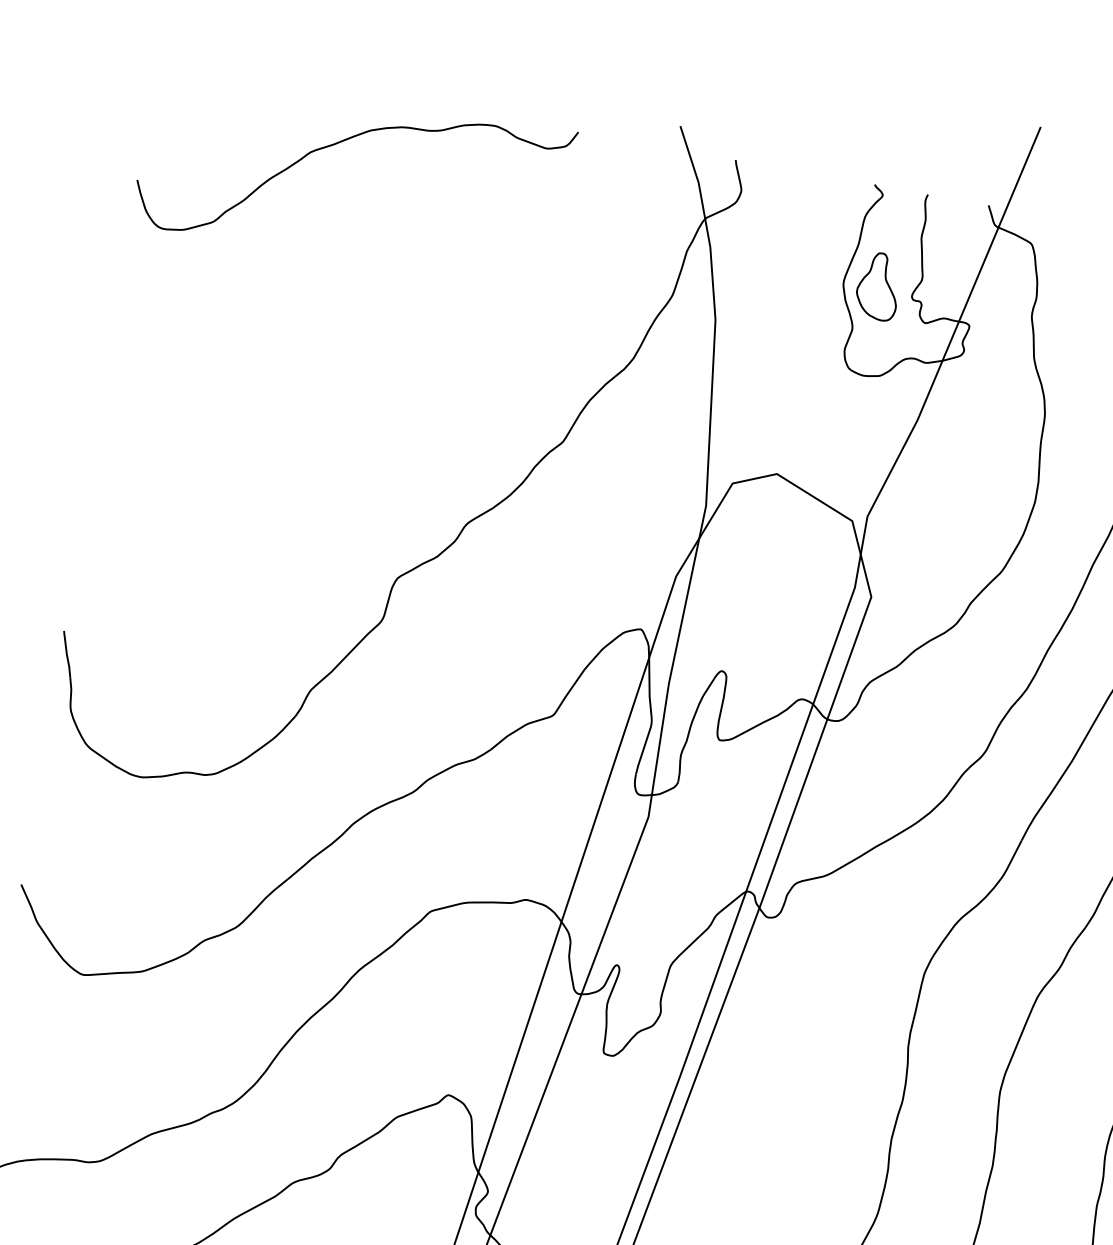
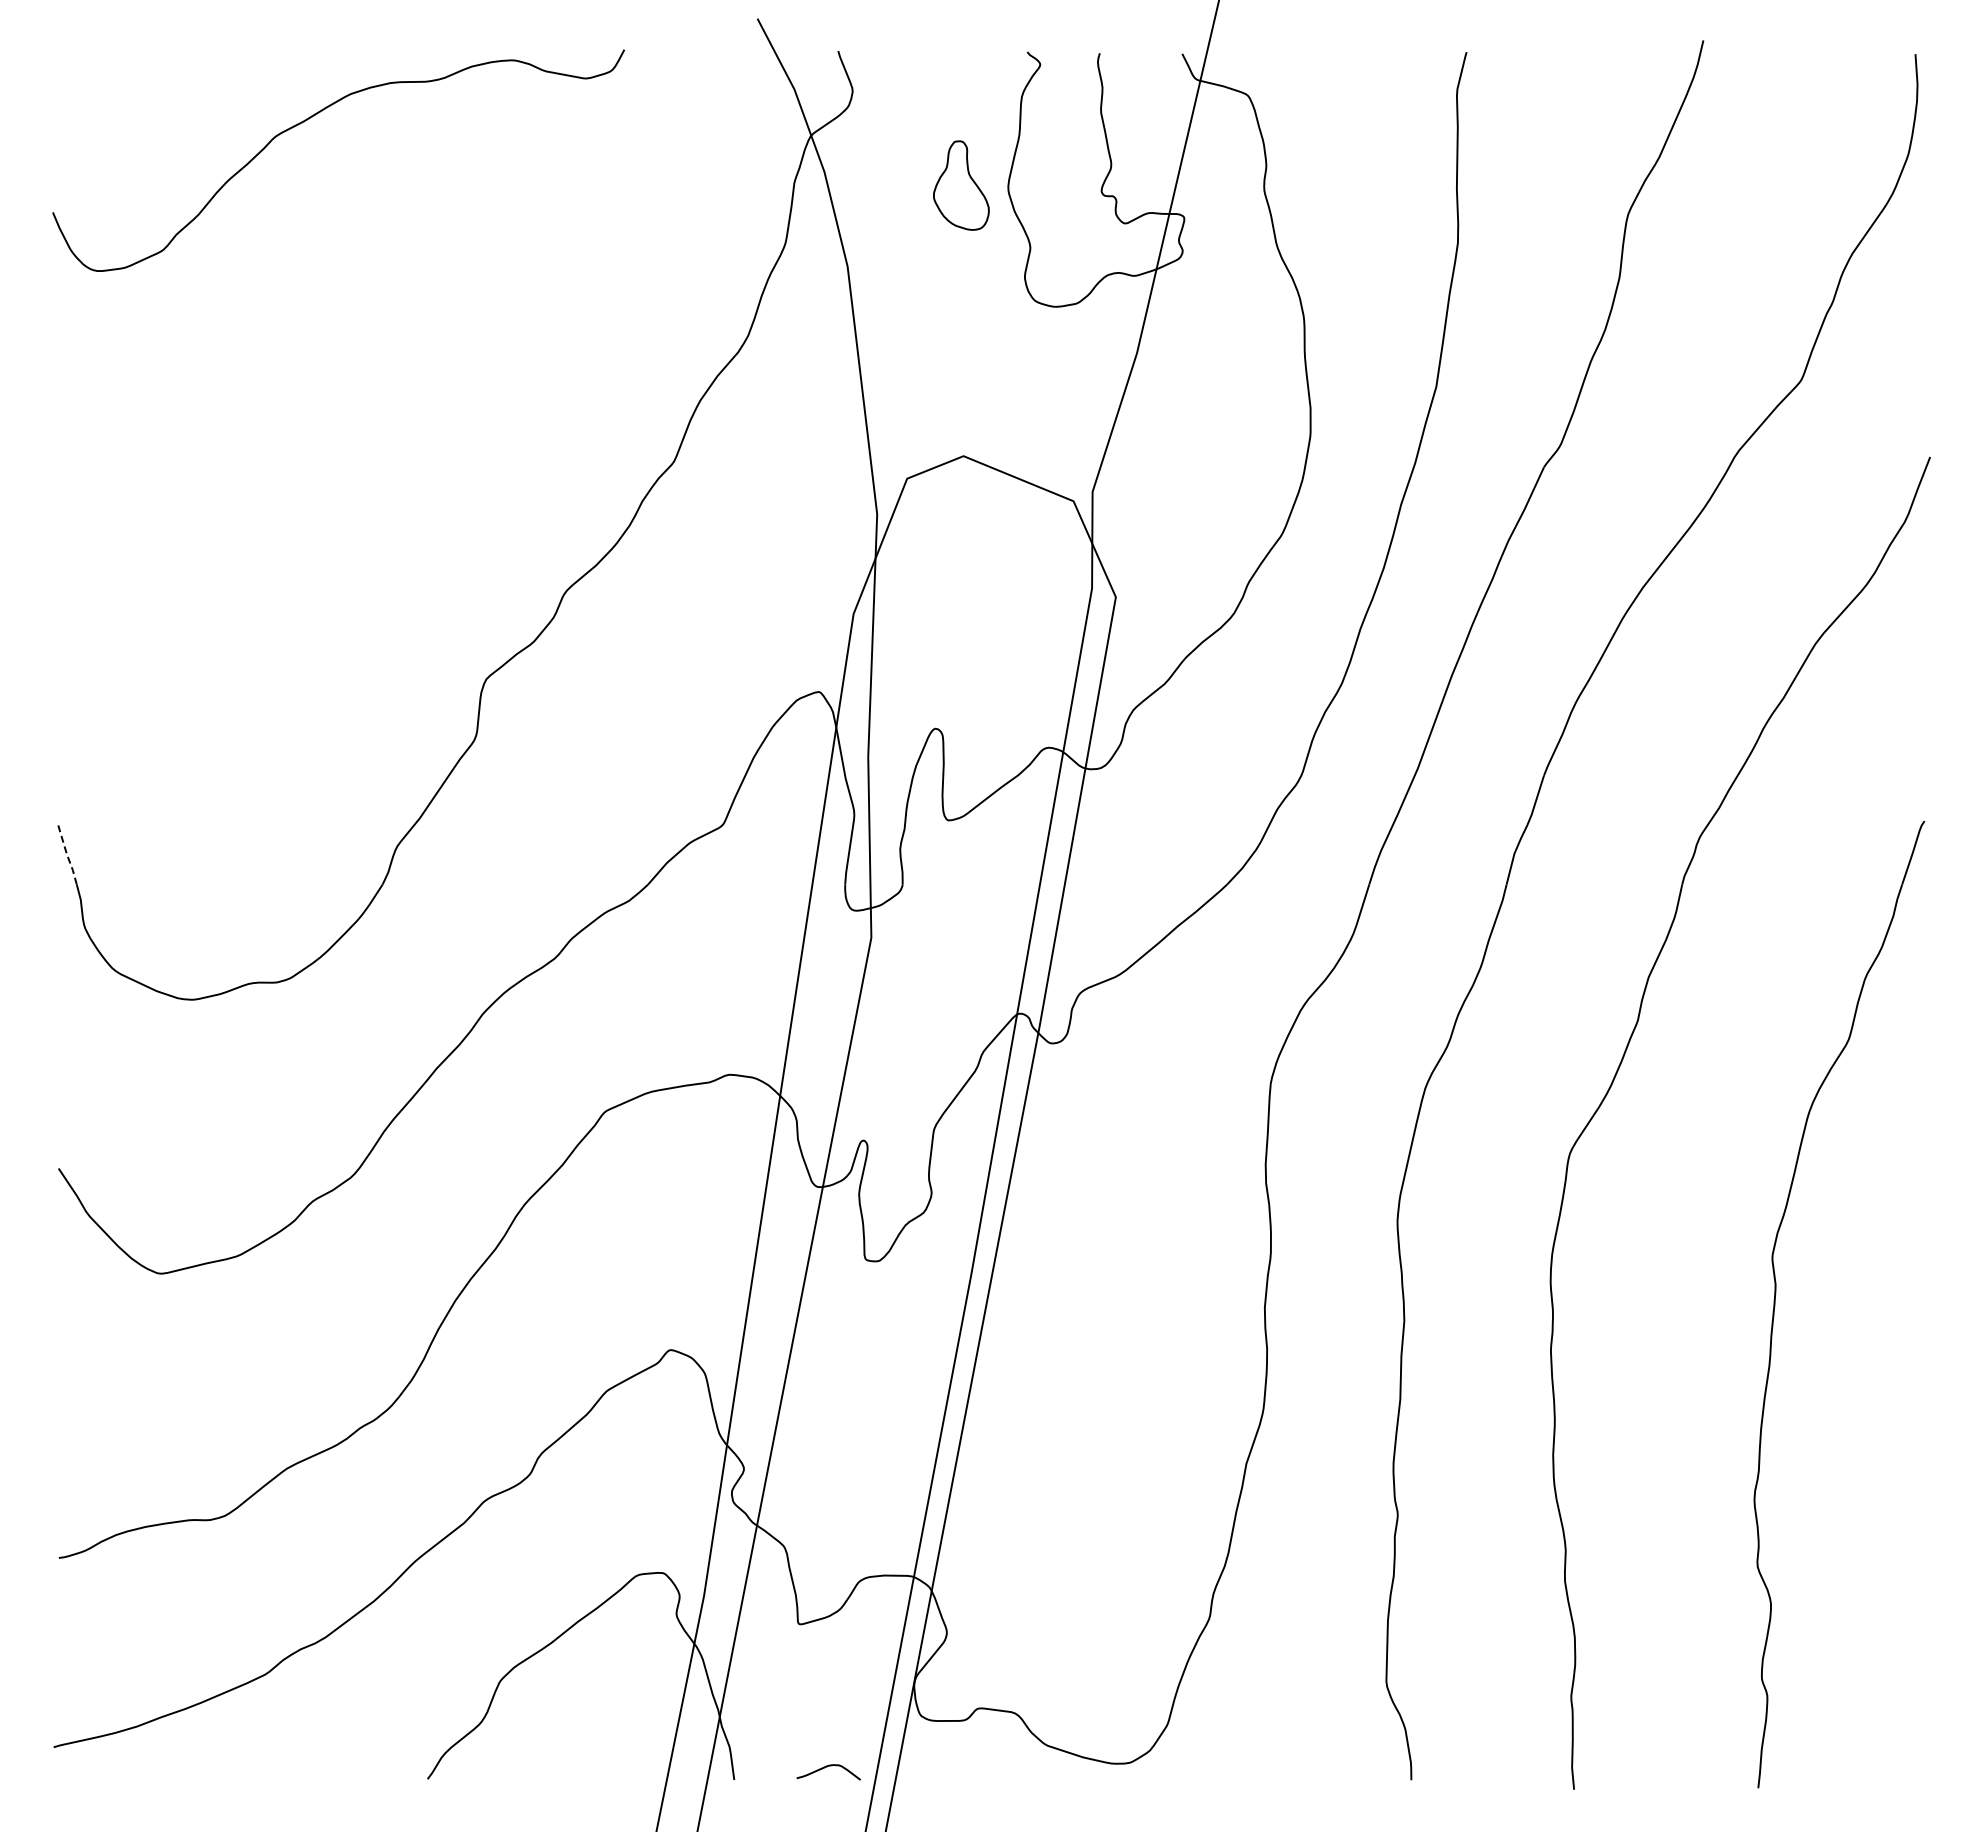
part: (878, 286) -> (961, 185), moved
line: (66, 654) -> (66, 854), solid -> dashed

